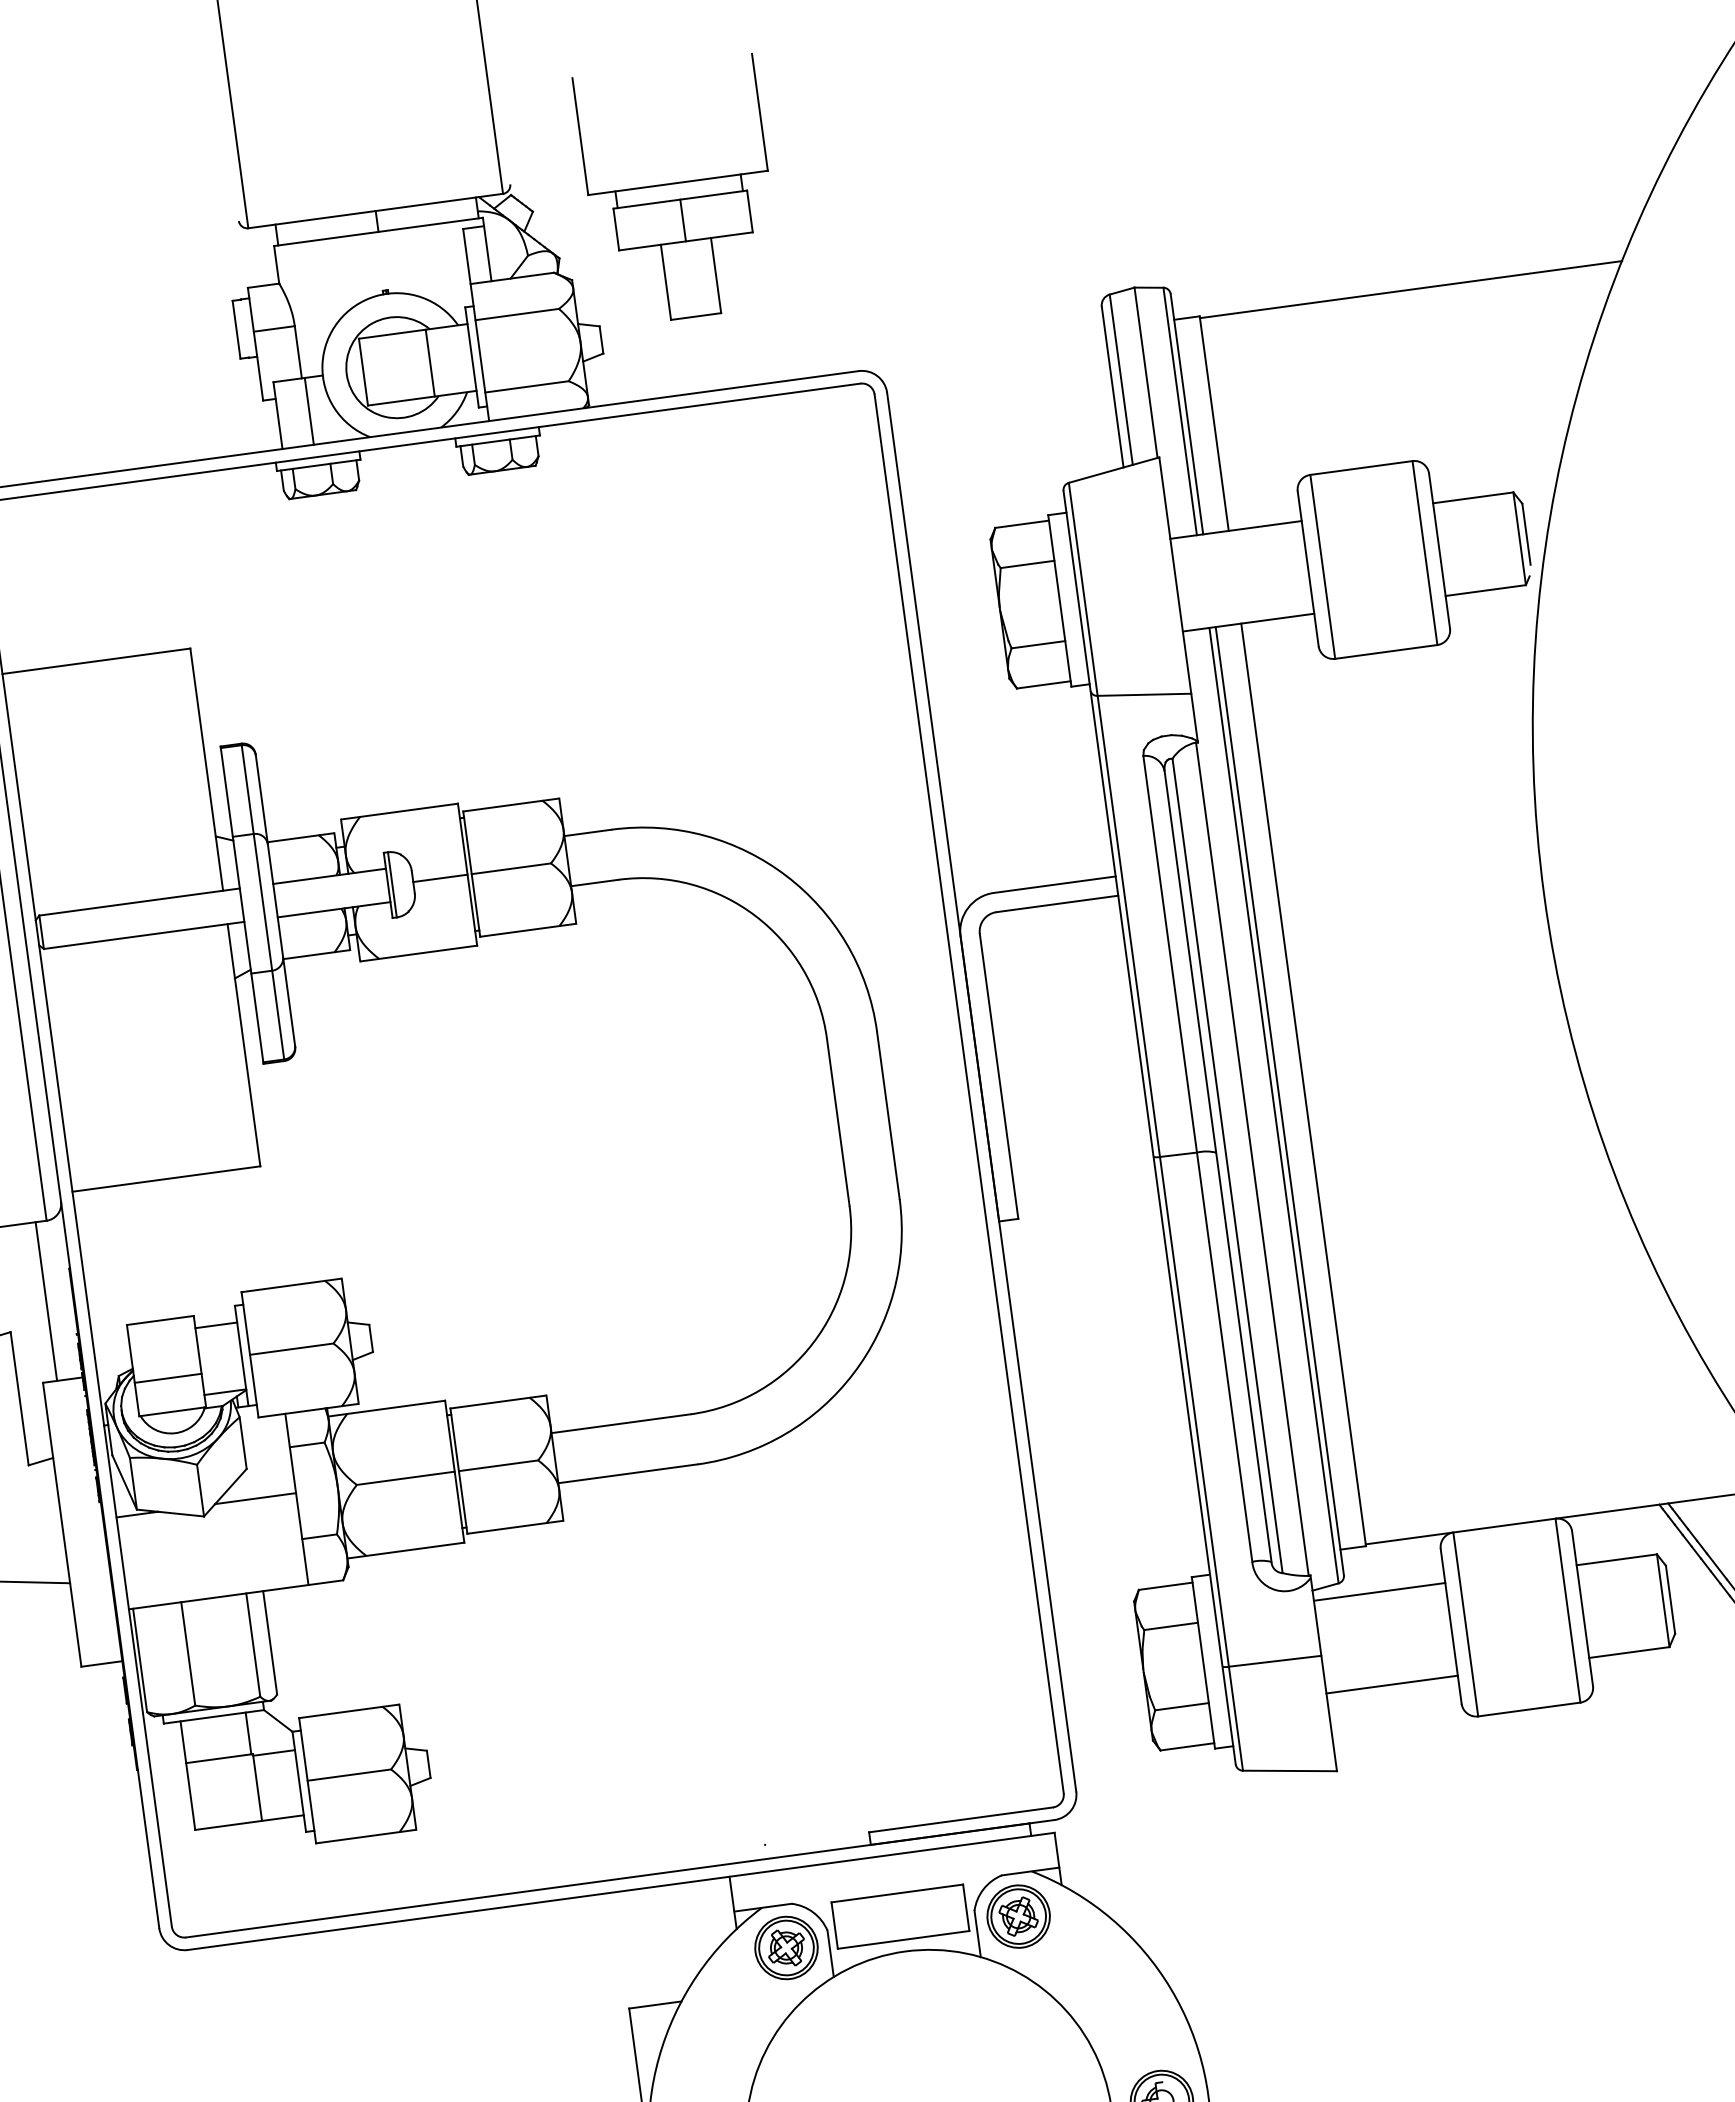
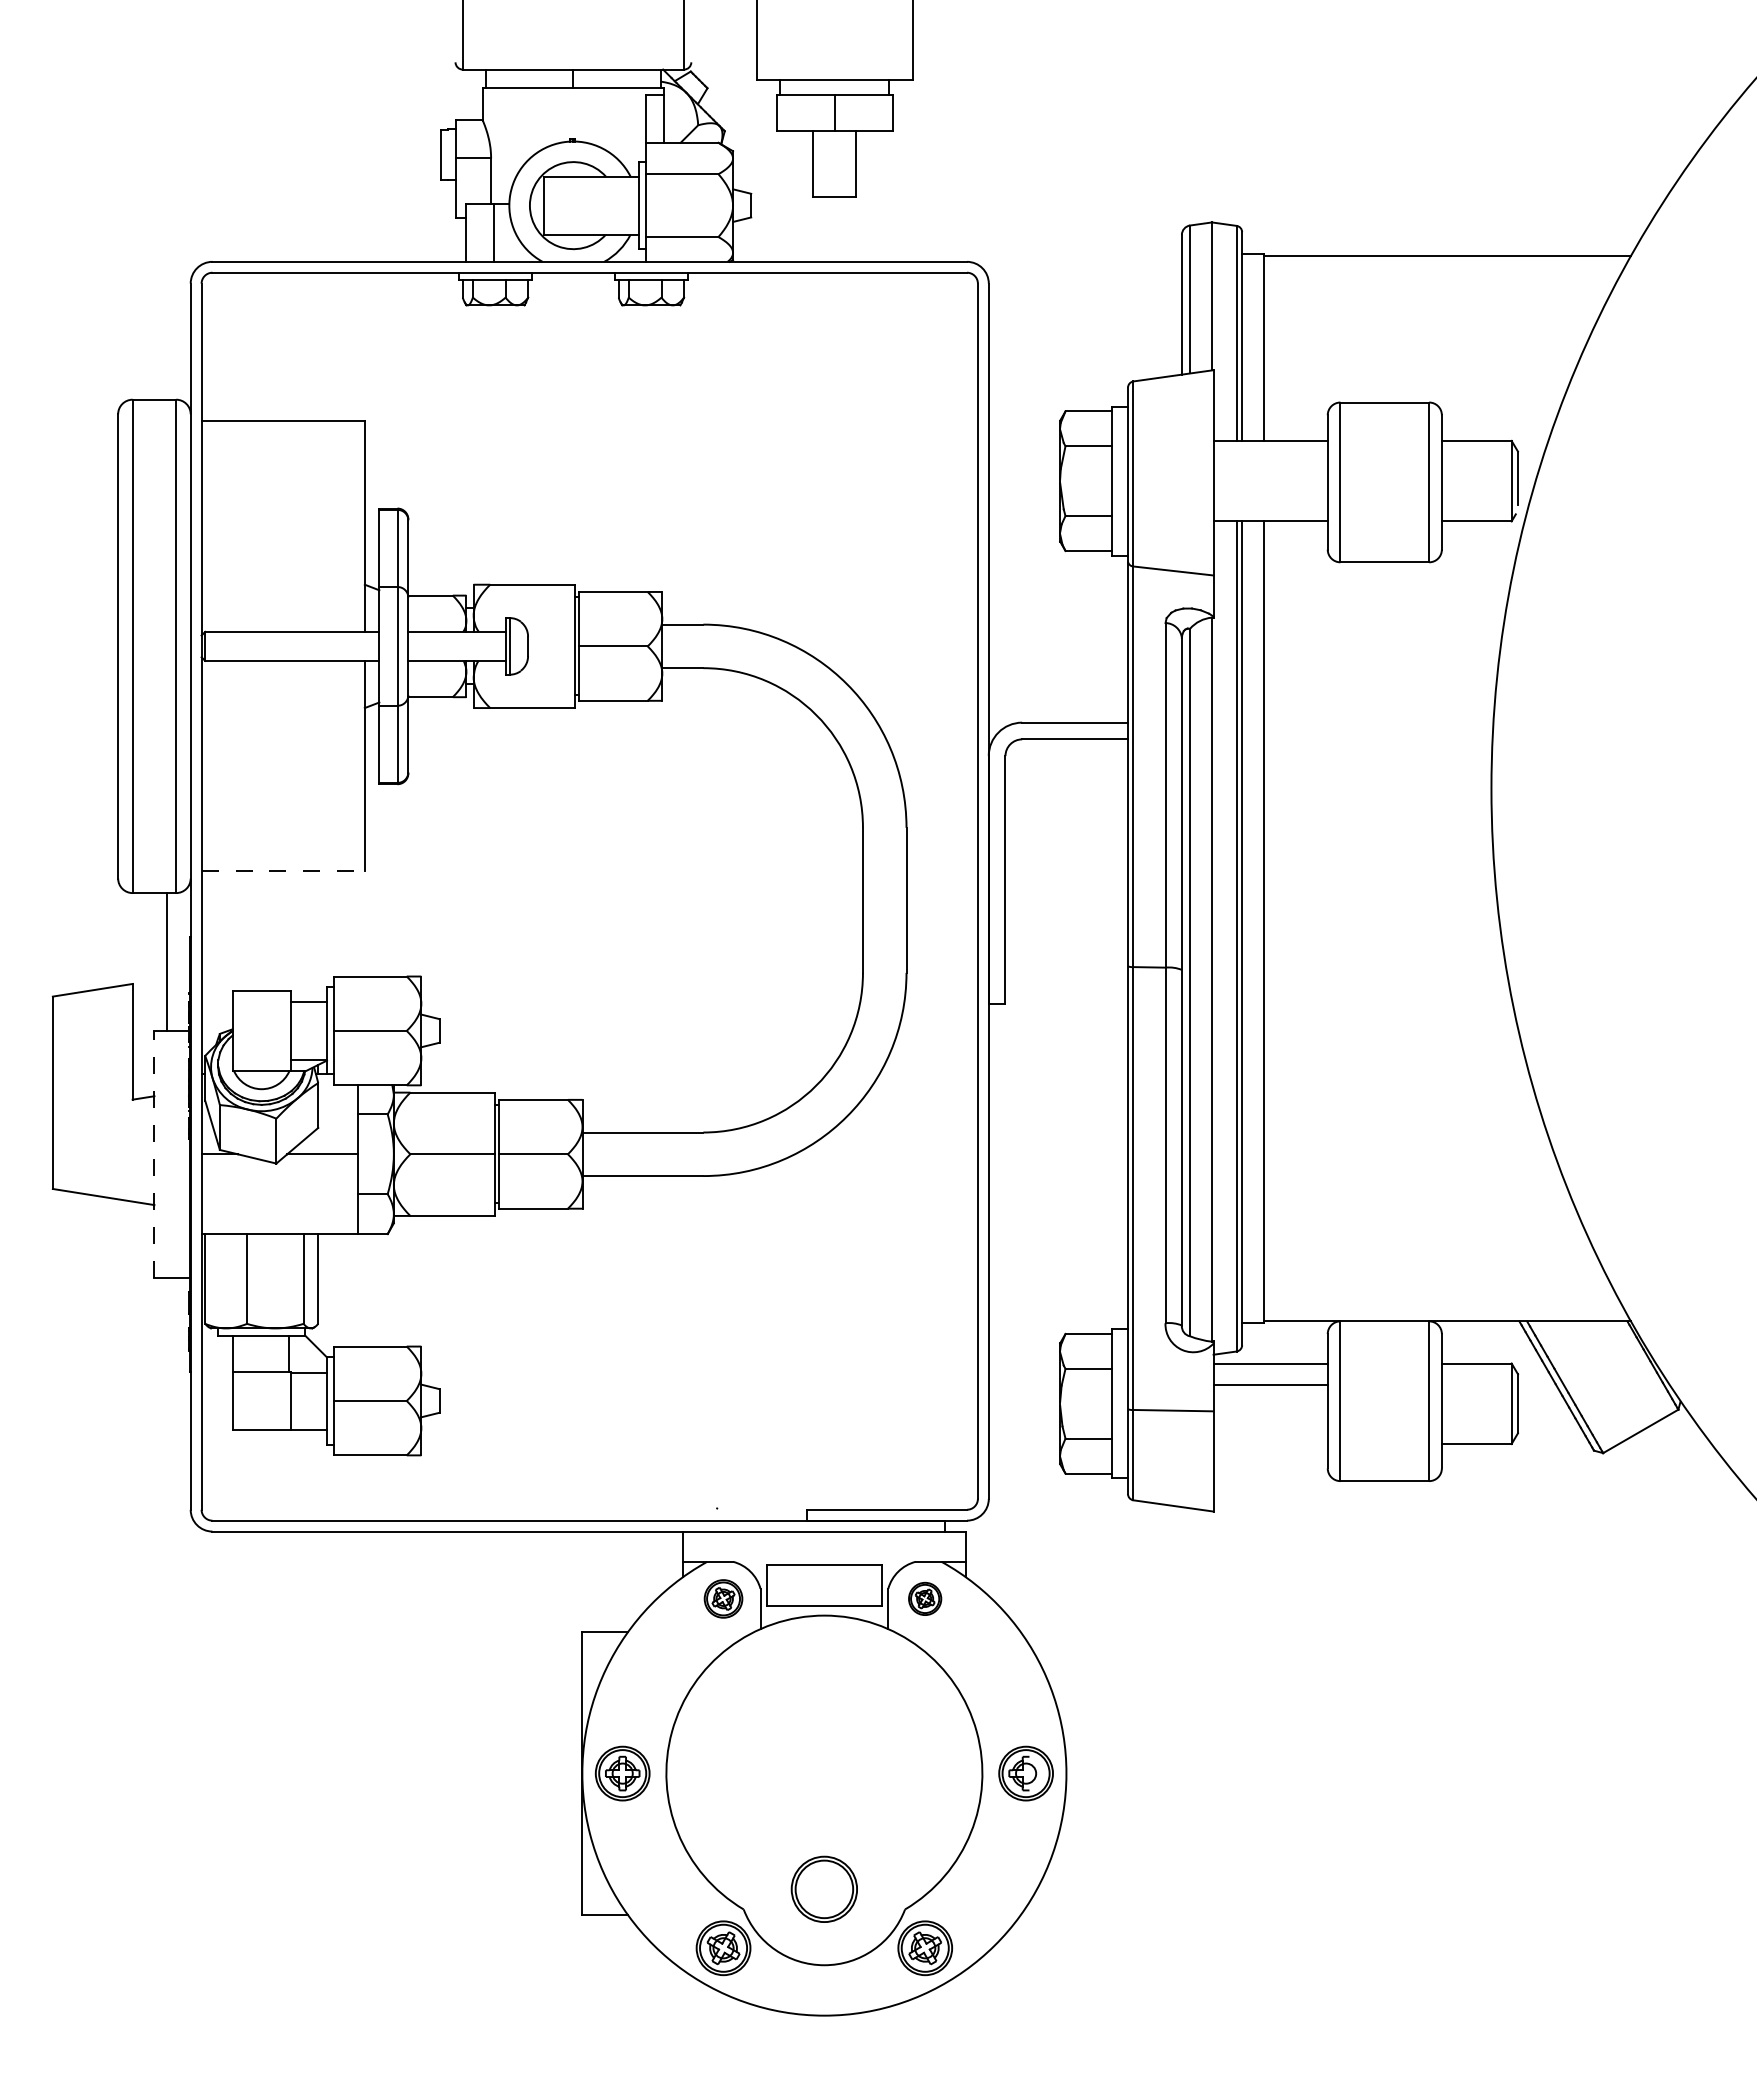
line: (430, 362) -> (602, 205), removed
line: (440, 878) -> (551, 646), removed
line: (166, 1179) -> (283, 871), solid -> dashed
line: (167, 1378) -> (261, 1041), removed
line: (62, 1523) -> (154, 1153), solid -> dashed
line: (1392, 1685) -> (1270, 1385), moved
part: (1017, 1916) -> (924, 1598), size x0.6
part: (786, 1947) -> (723, 1598), size x0.7

